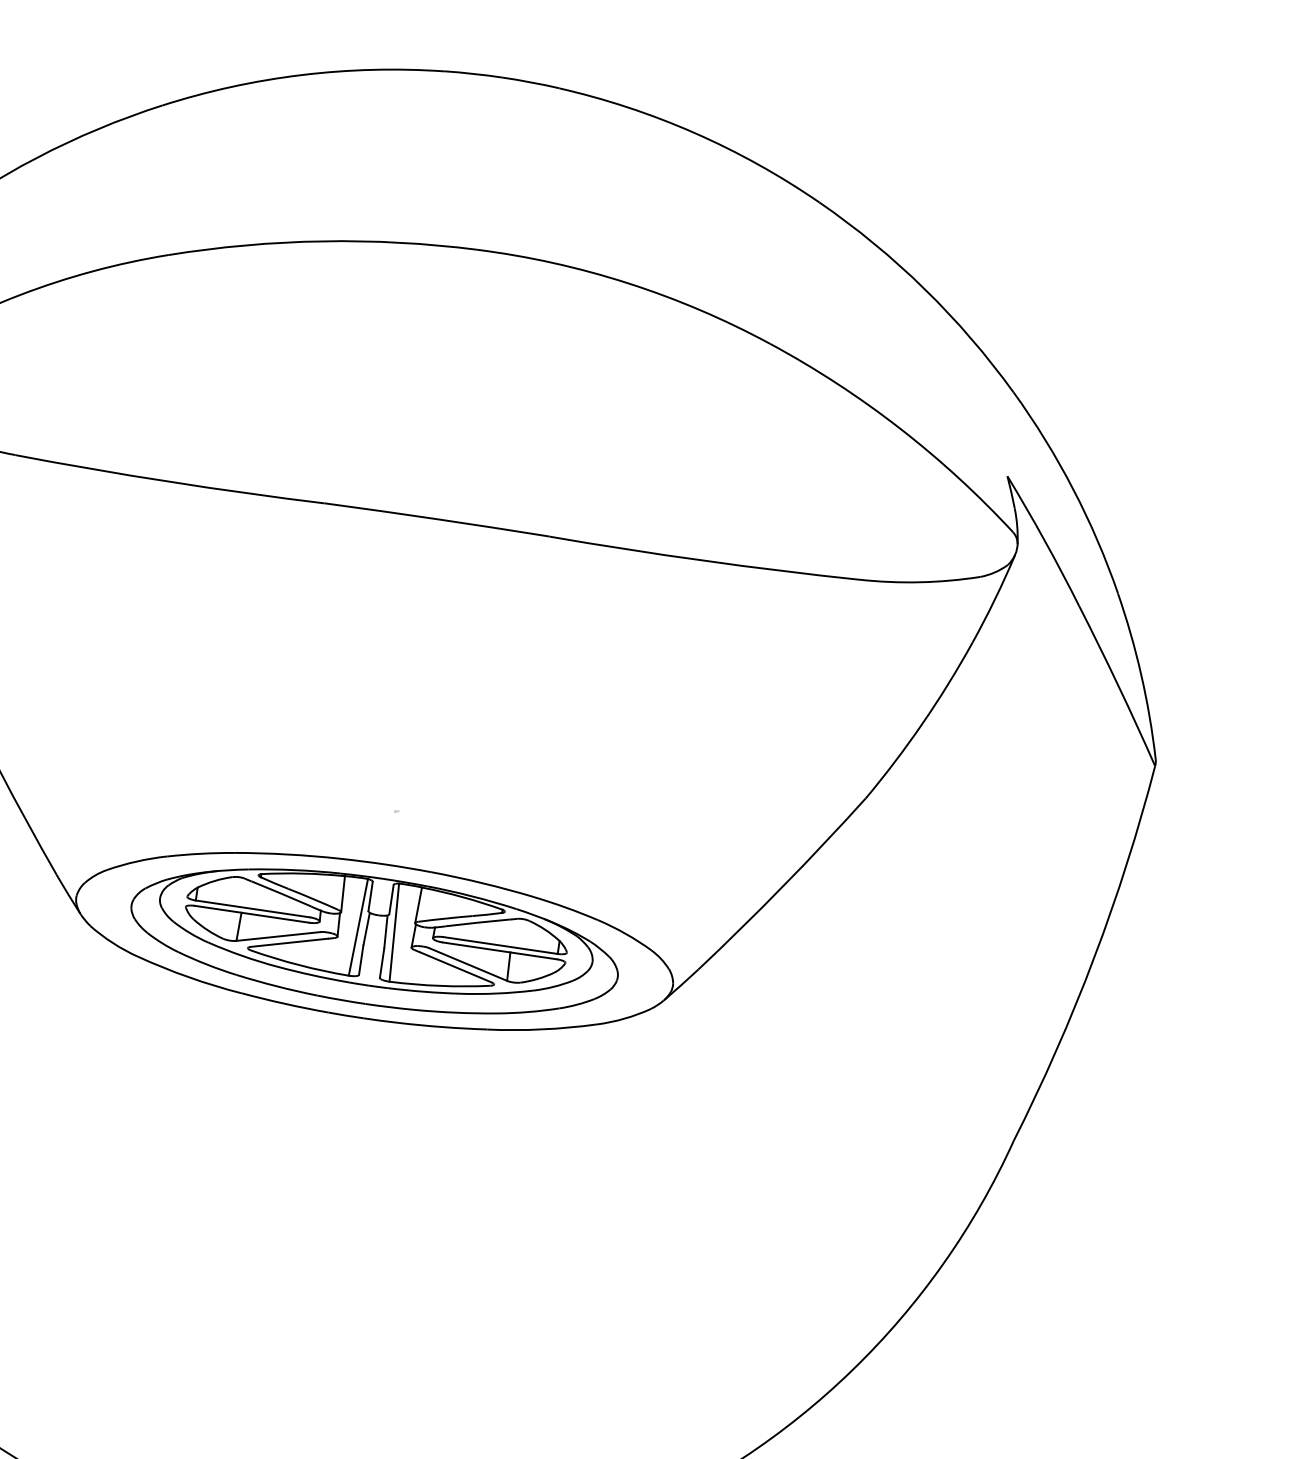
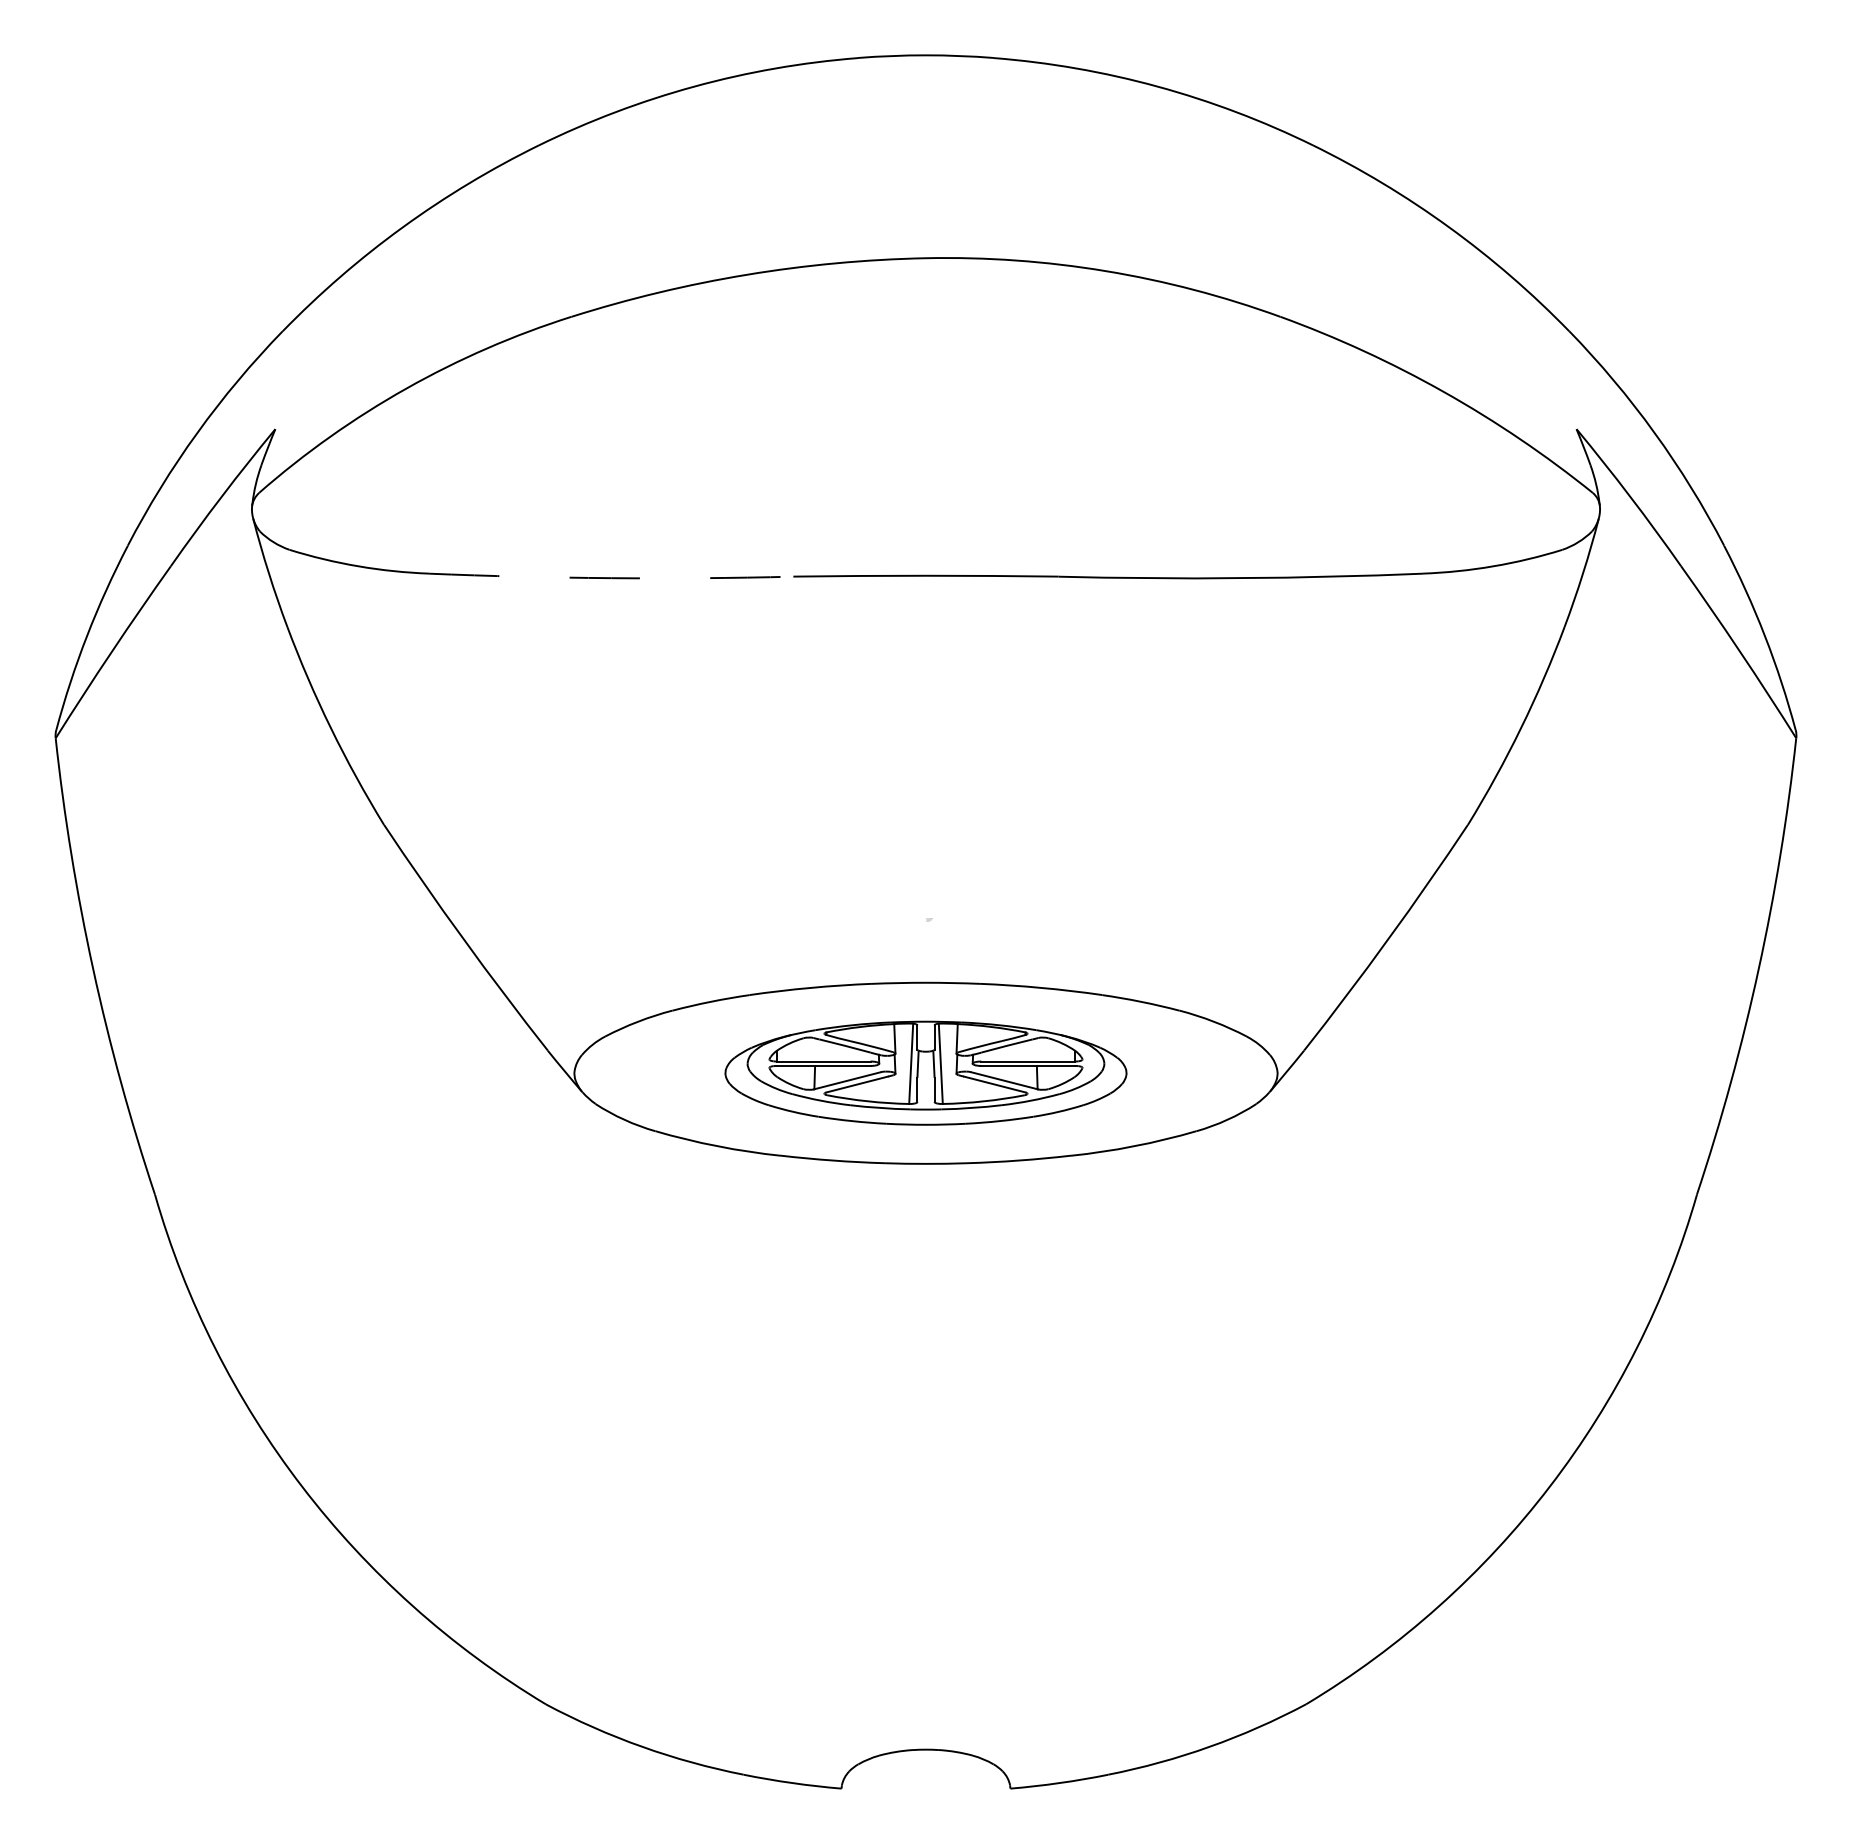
arc: (169, 482) -> (611, 578), solid -> dashed
part: (374, 940) -> (925, 1072), size x0.7

